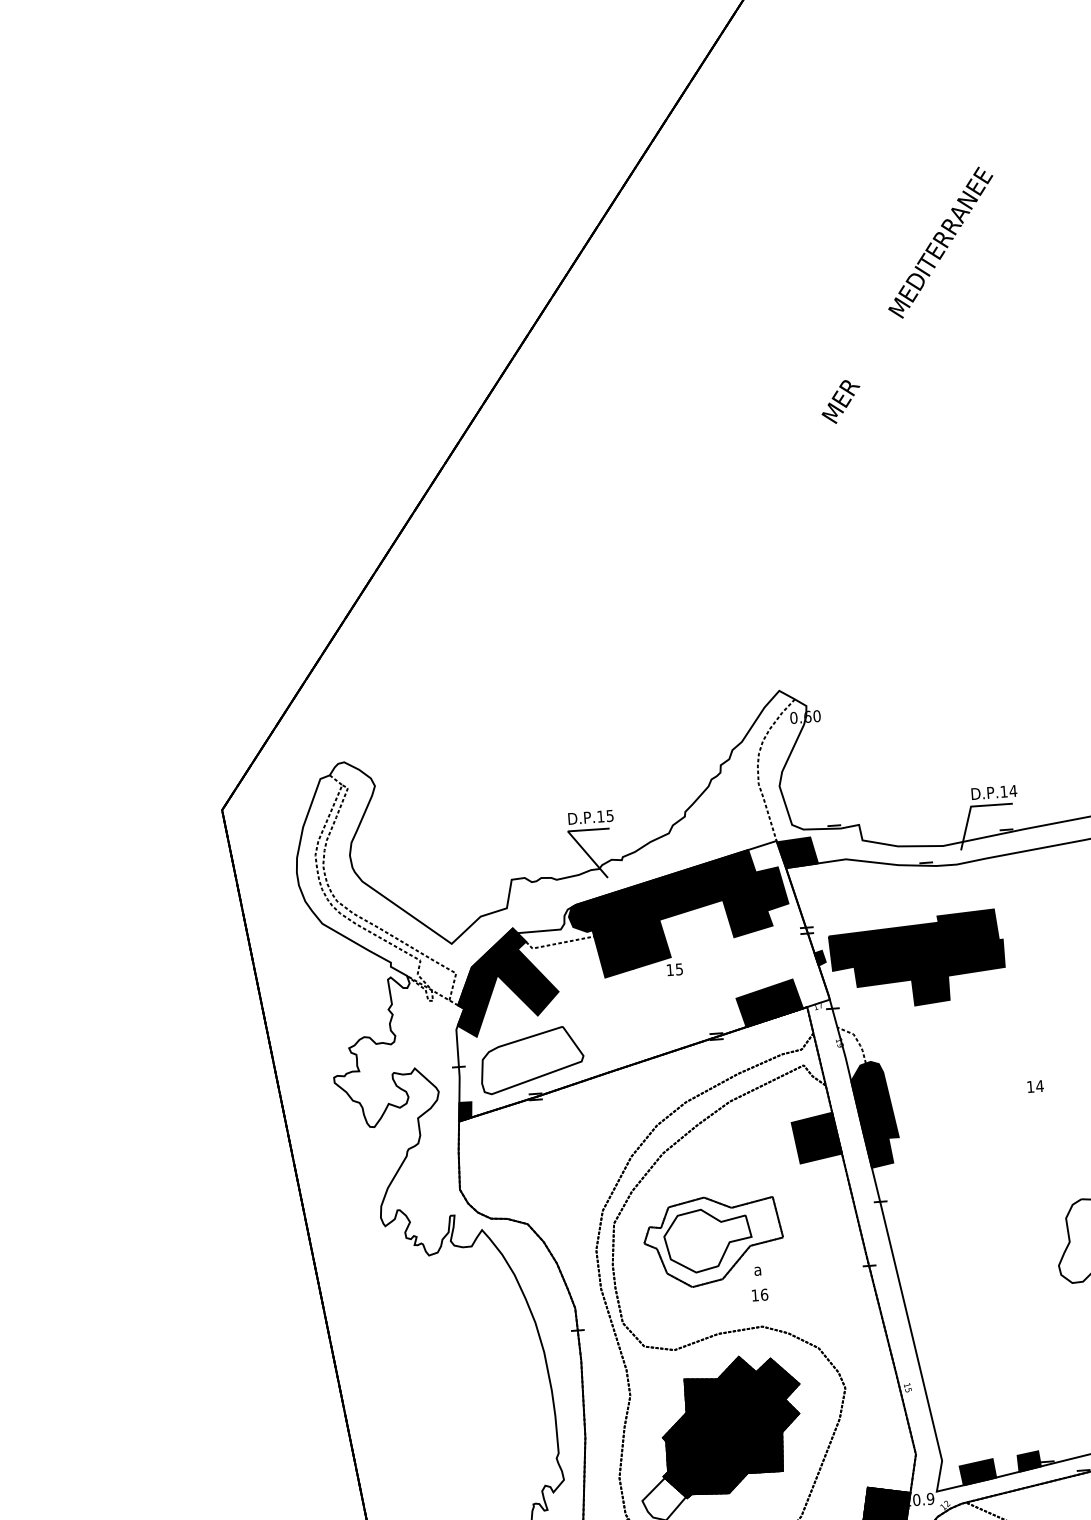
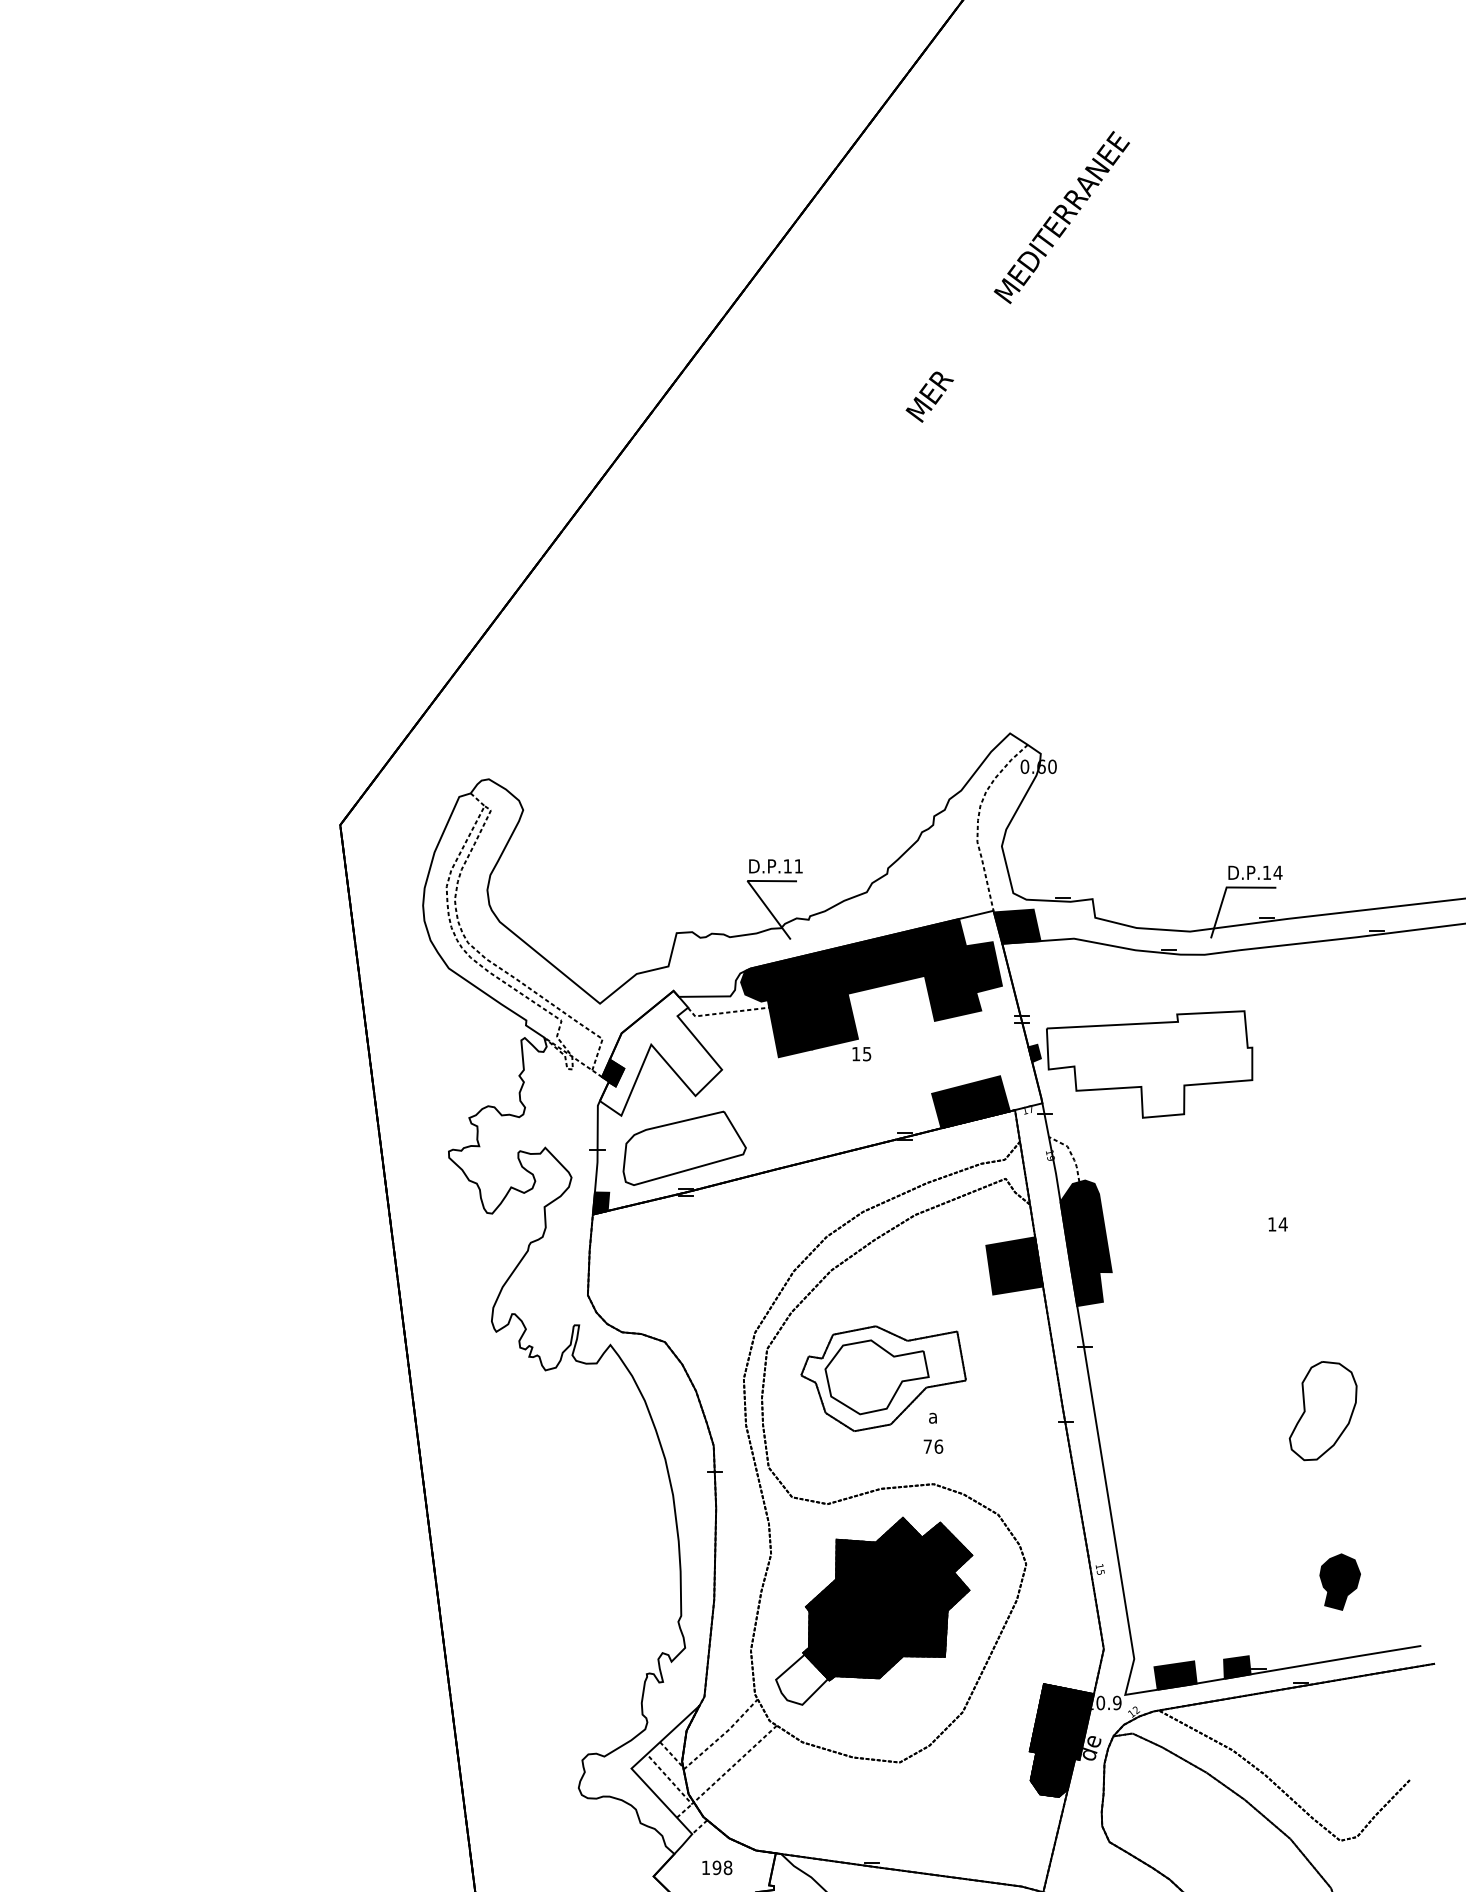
text: (907, 295) -> (1017, 276), moved
text: (609, 816) -> (798, 866), D.P.15 -> D.P.11
fill: (917, 960) -> (1149, 1064), removed
fill: (505, 981) -> (660, 1052), removed
text: (754, 1295) -> (927, 1446), 16 -> 76

